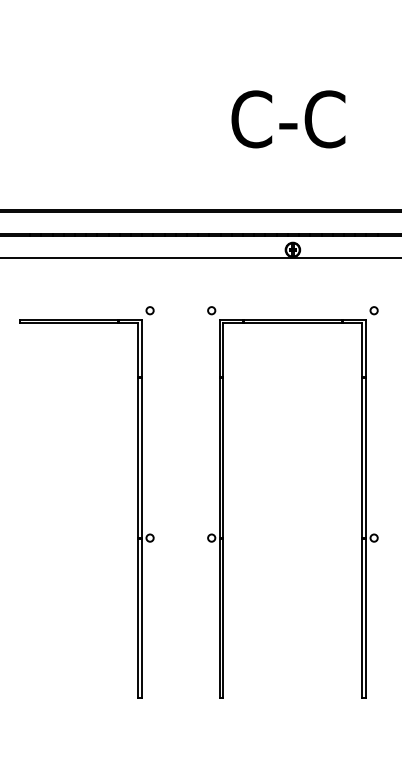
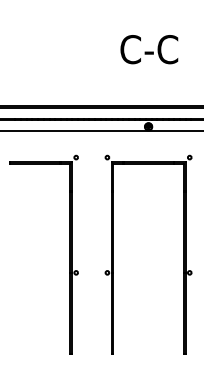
text: (288, 119) -> (149, 49), moved

